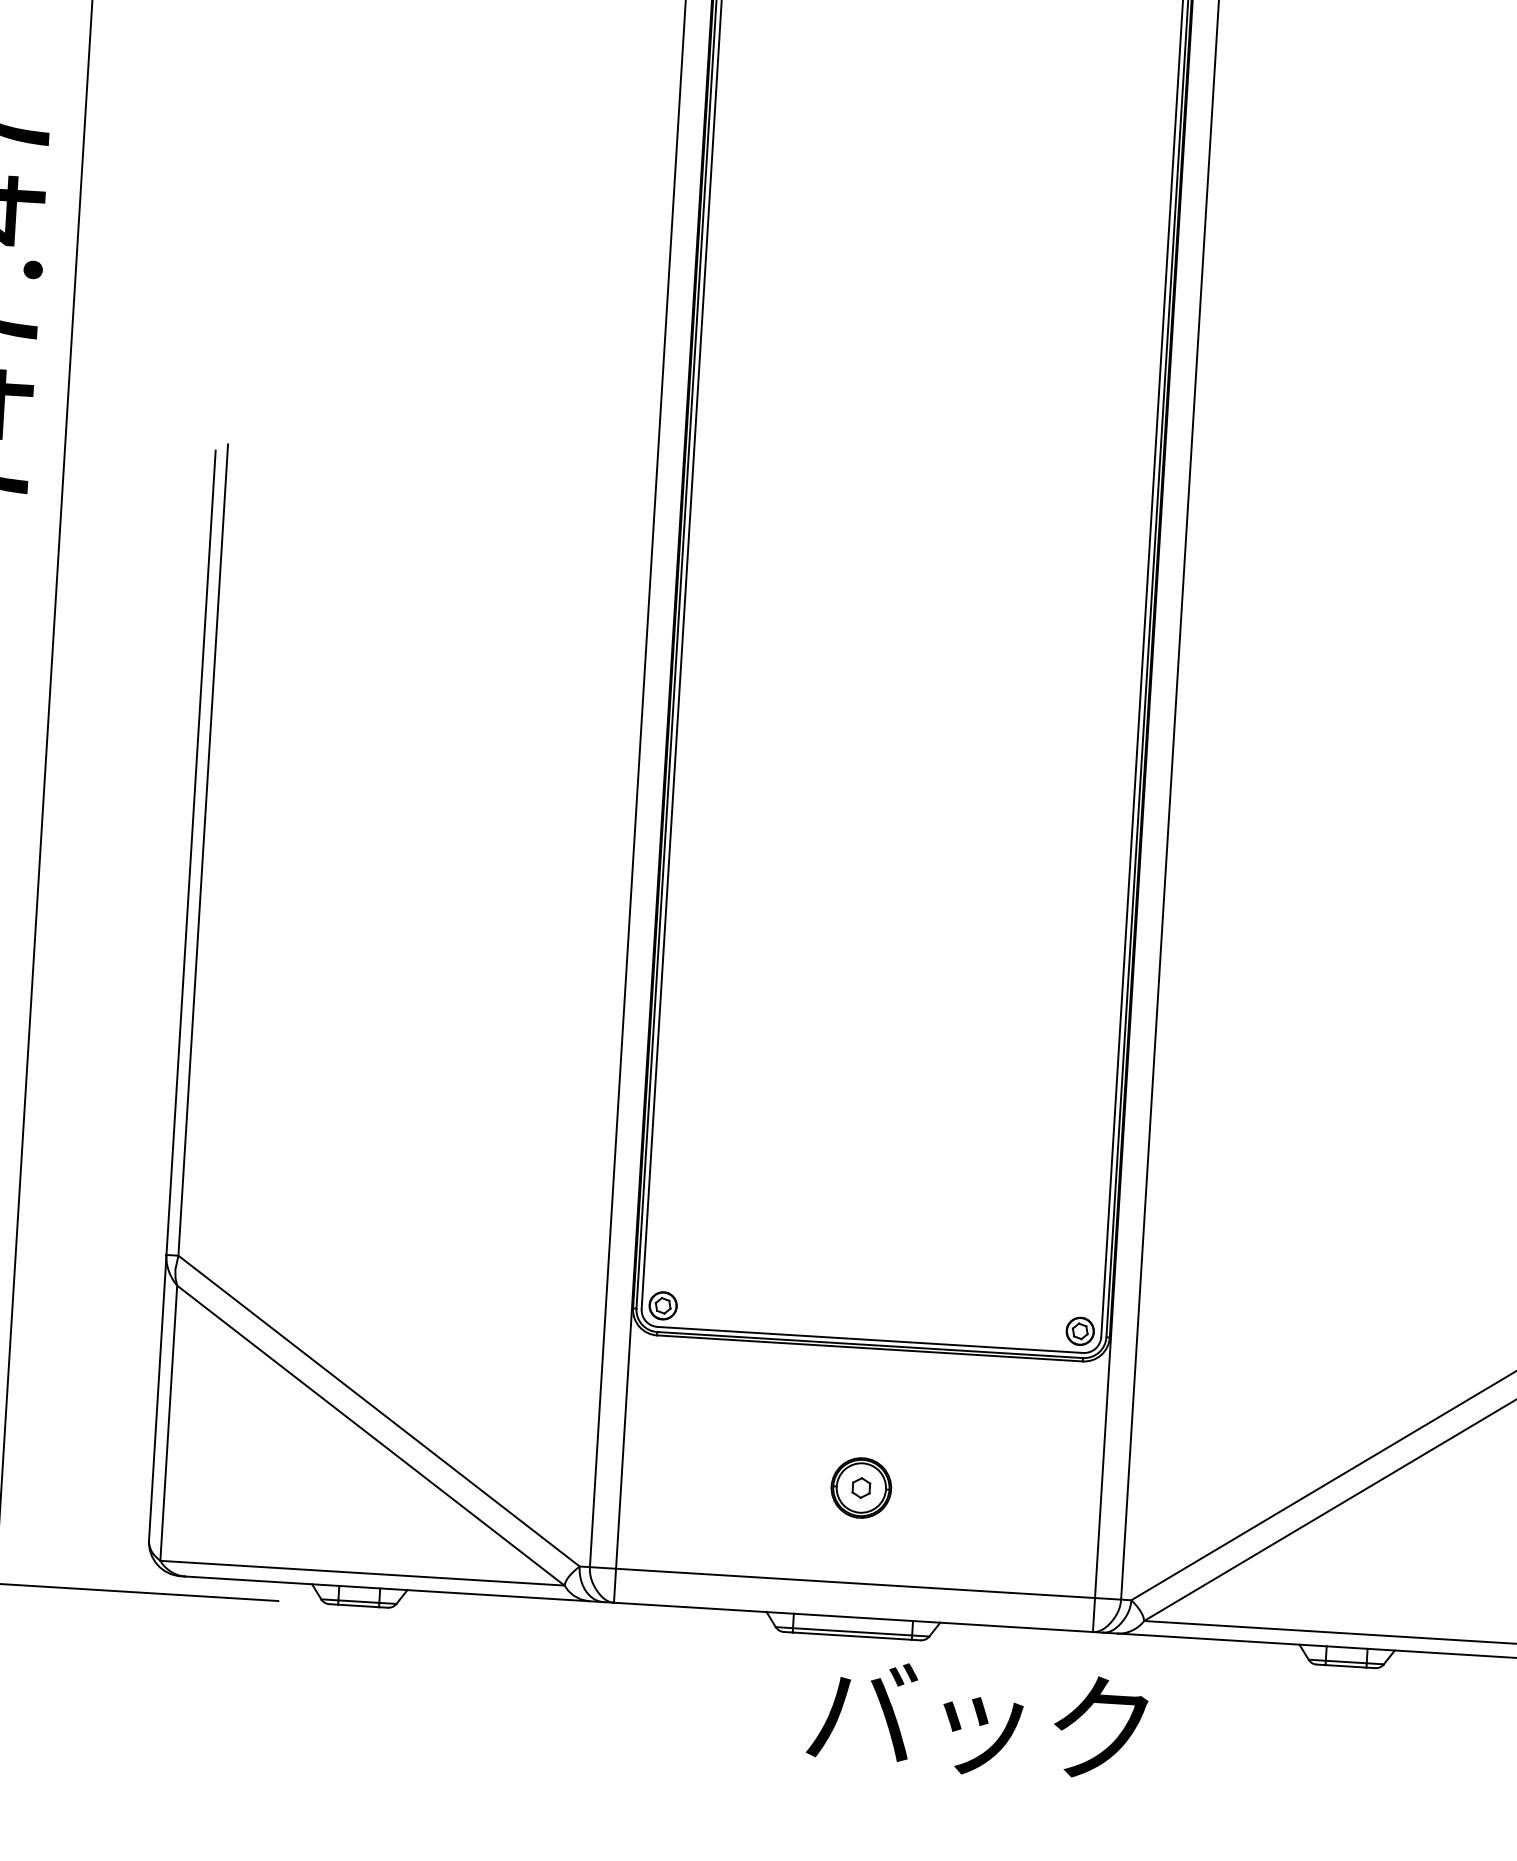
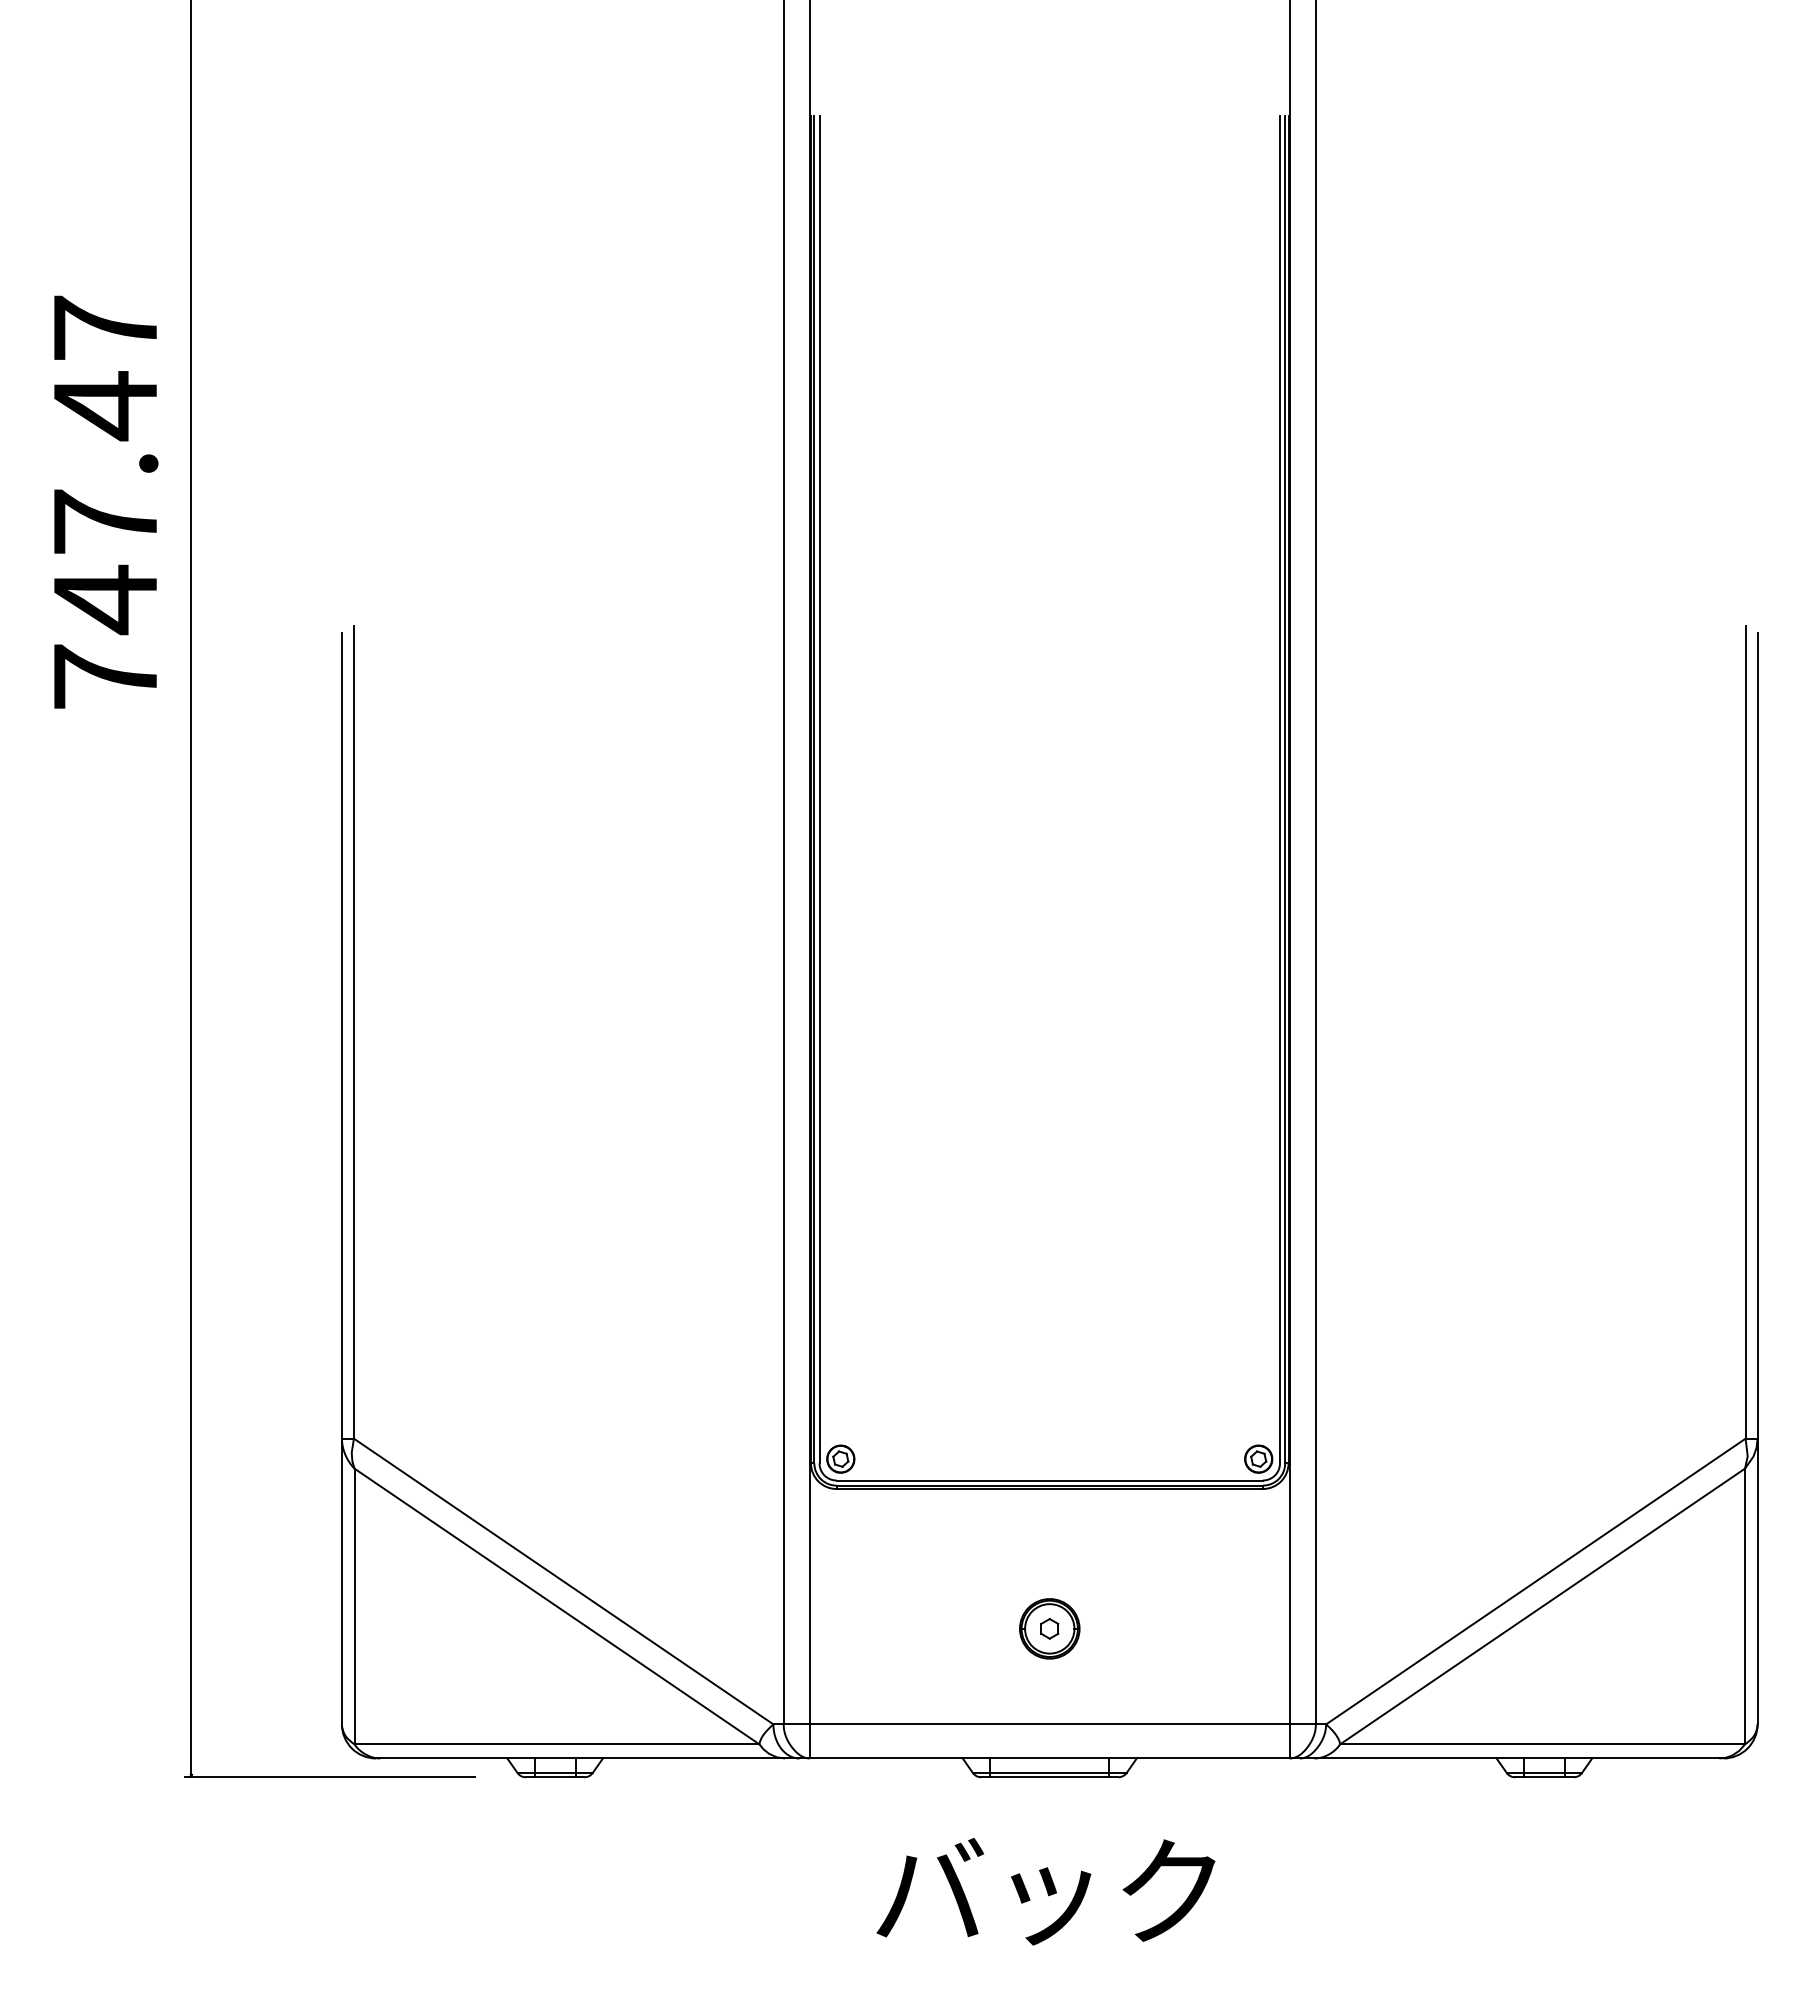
text: (977, 1721) -> (1045, 1891), moved

